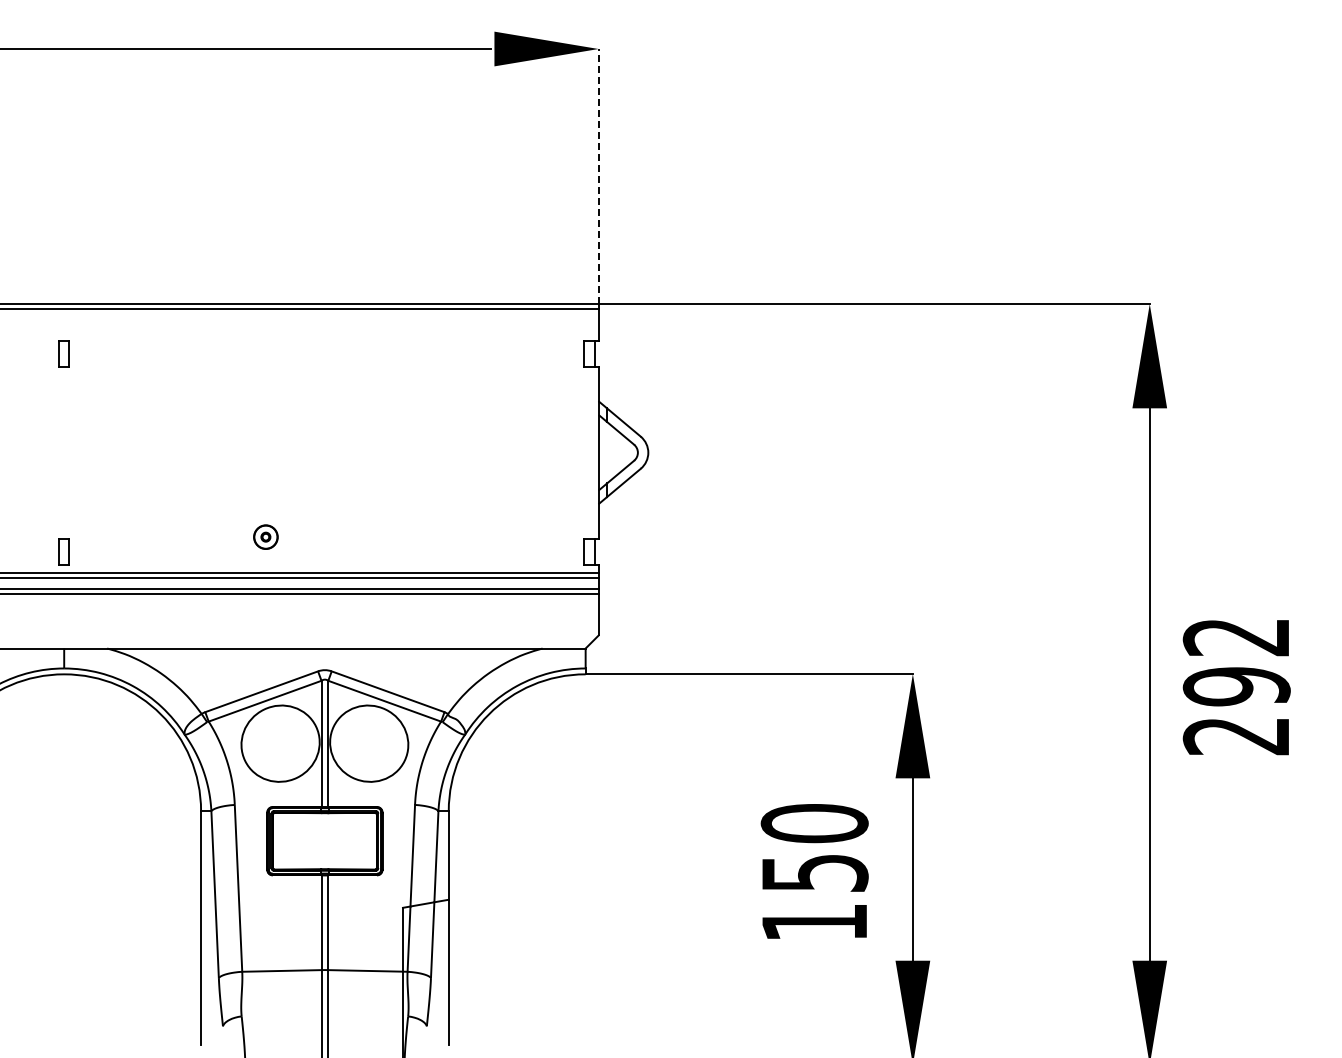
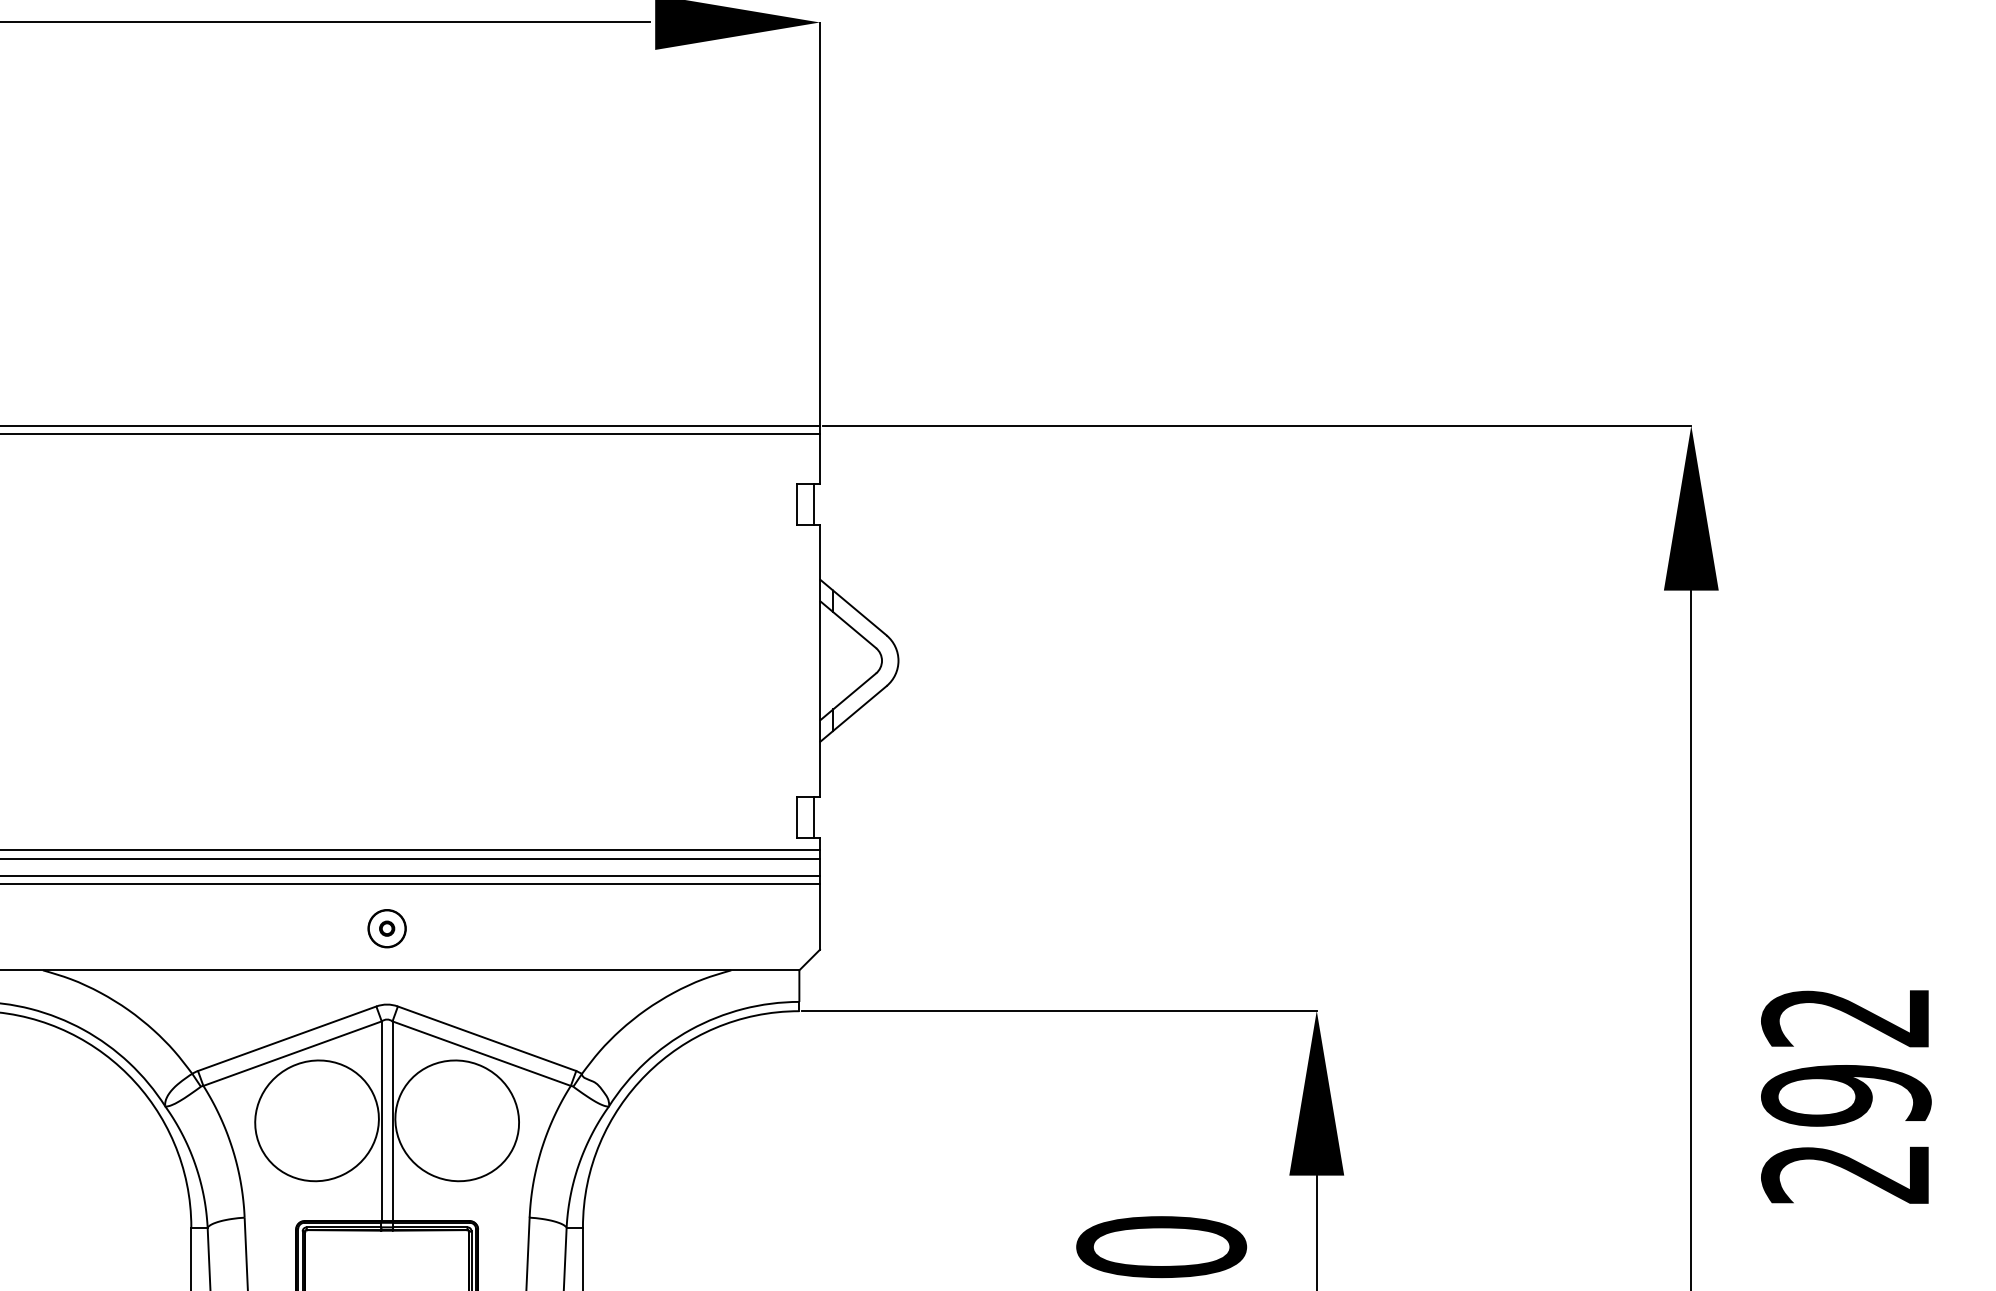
line: (598, 176) -> (819, 224), dashed -> solid
part: (265, 536) -> (386, 927), moved
text: (1236, 687) -> (1845, 1096), moved

